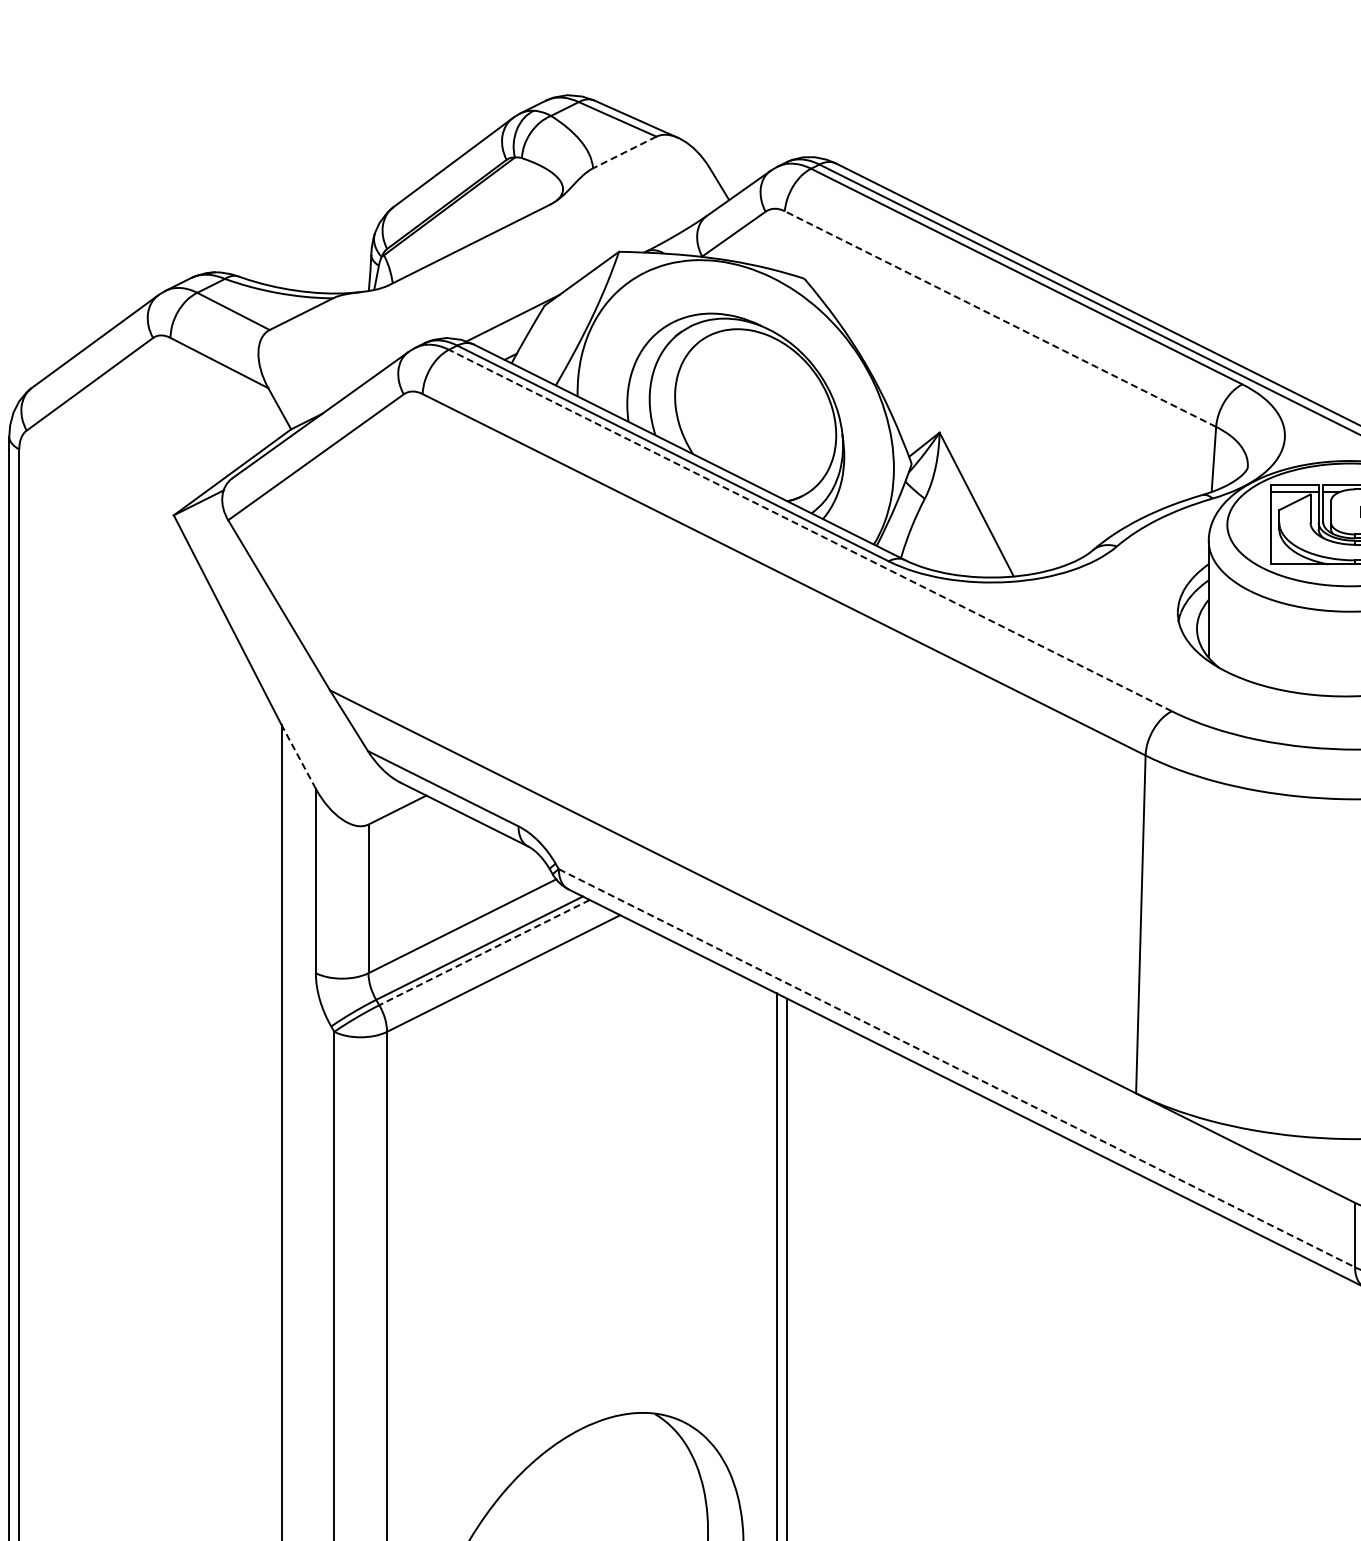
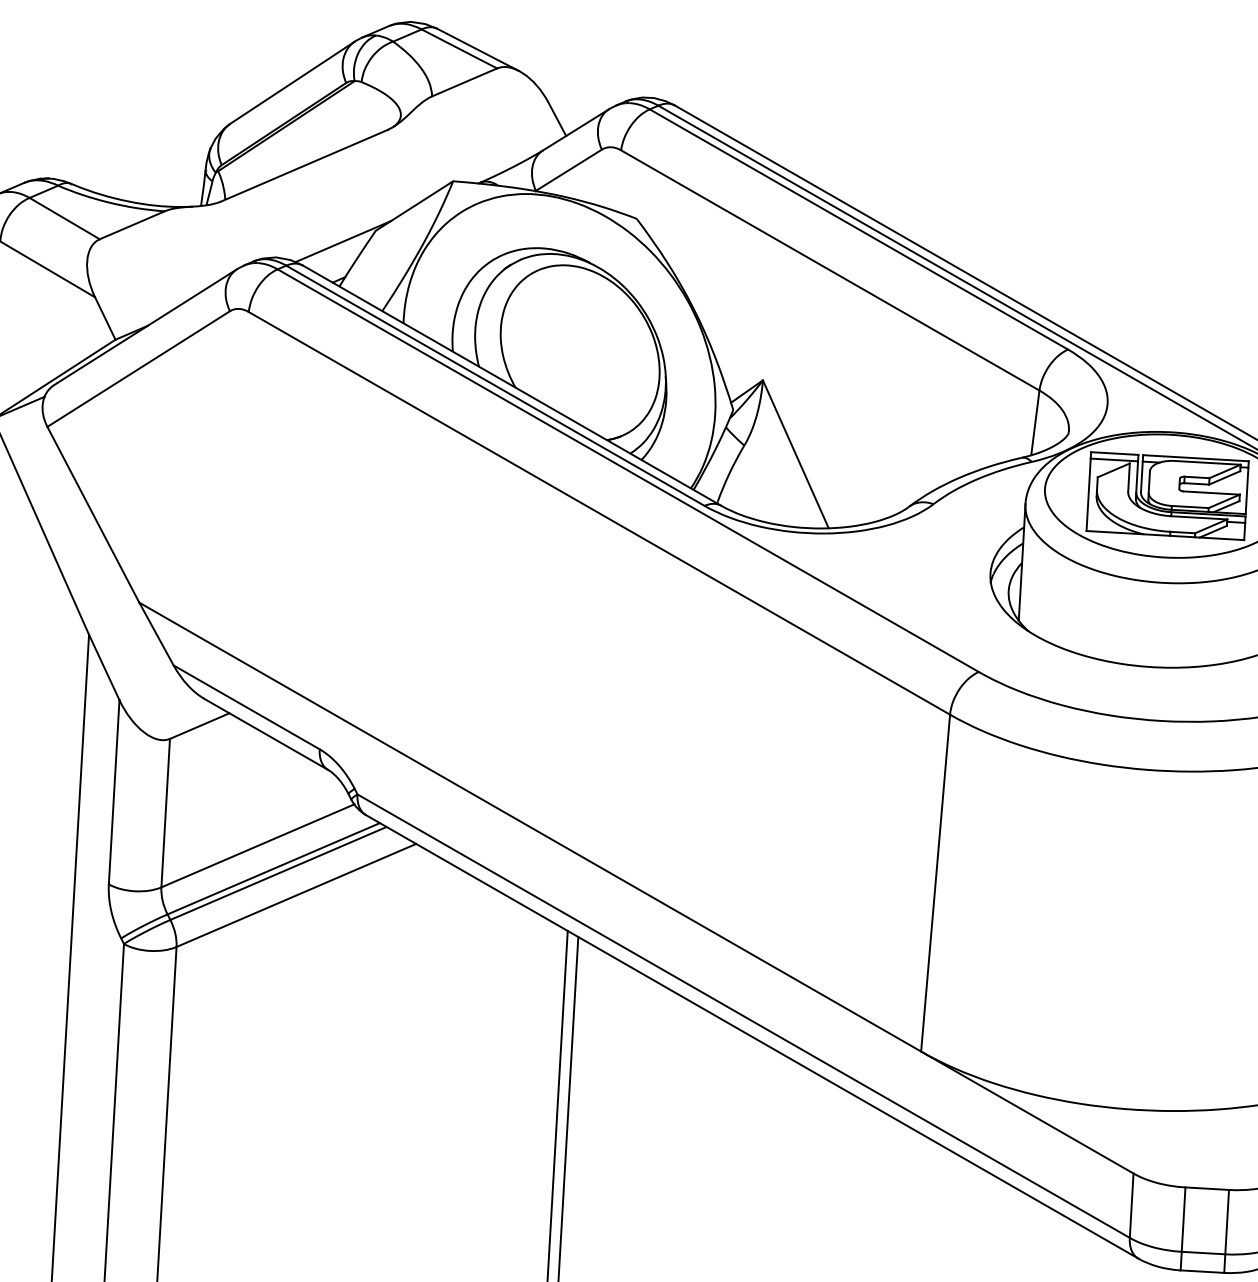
line: (624, 152) -> (464, 82), dashed -> solid
line: (1000, 318) -> (830, 269), dashed -> solid
line: (809, 530) -> (627, 470), dashed -> solid
line: (298, 756) -> (103, 666), dashed -> solid
line: (484, 952) -> (278, 873), dashed -> solid
line: (957, 1068) -> (744, 1016), dashed -> solid

